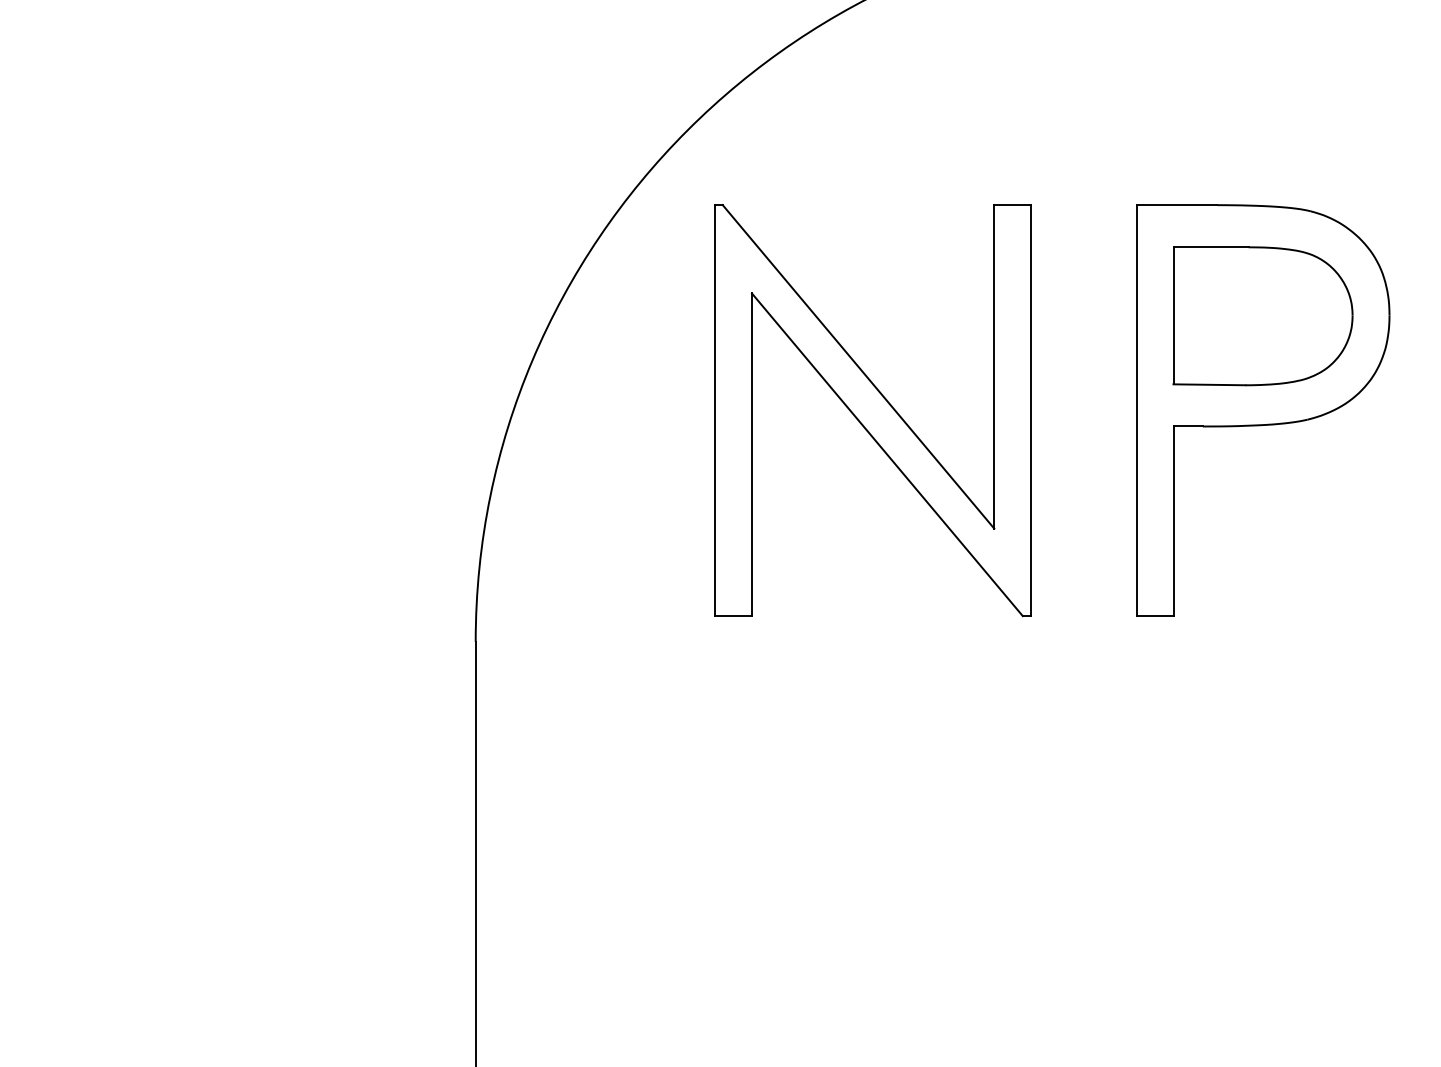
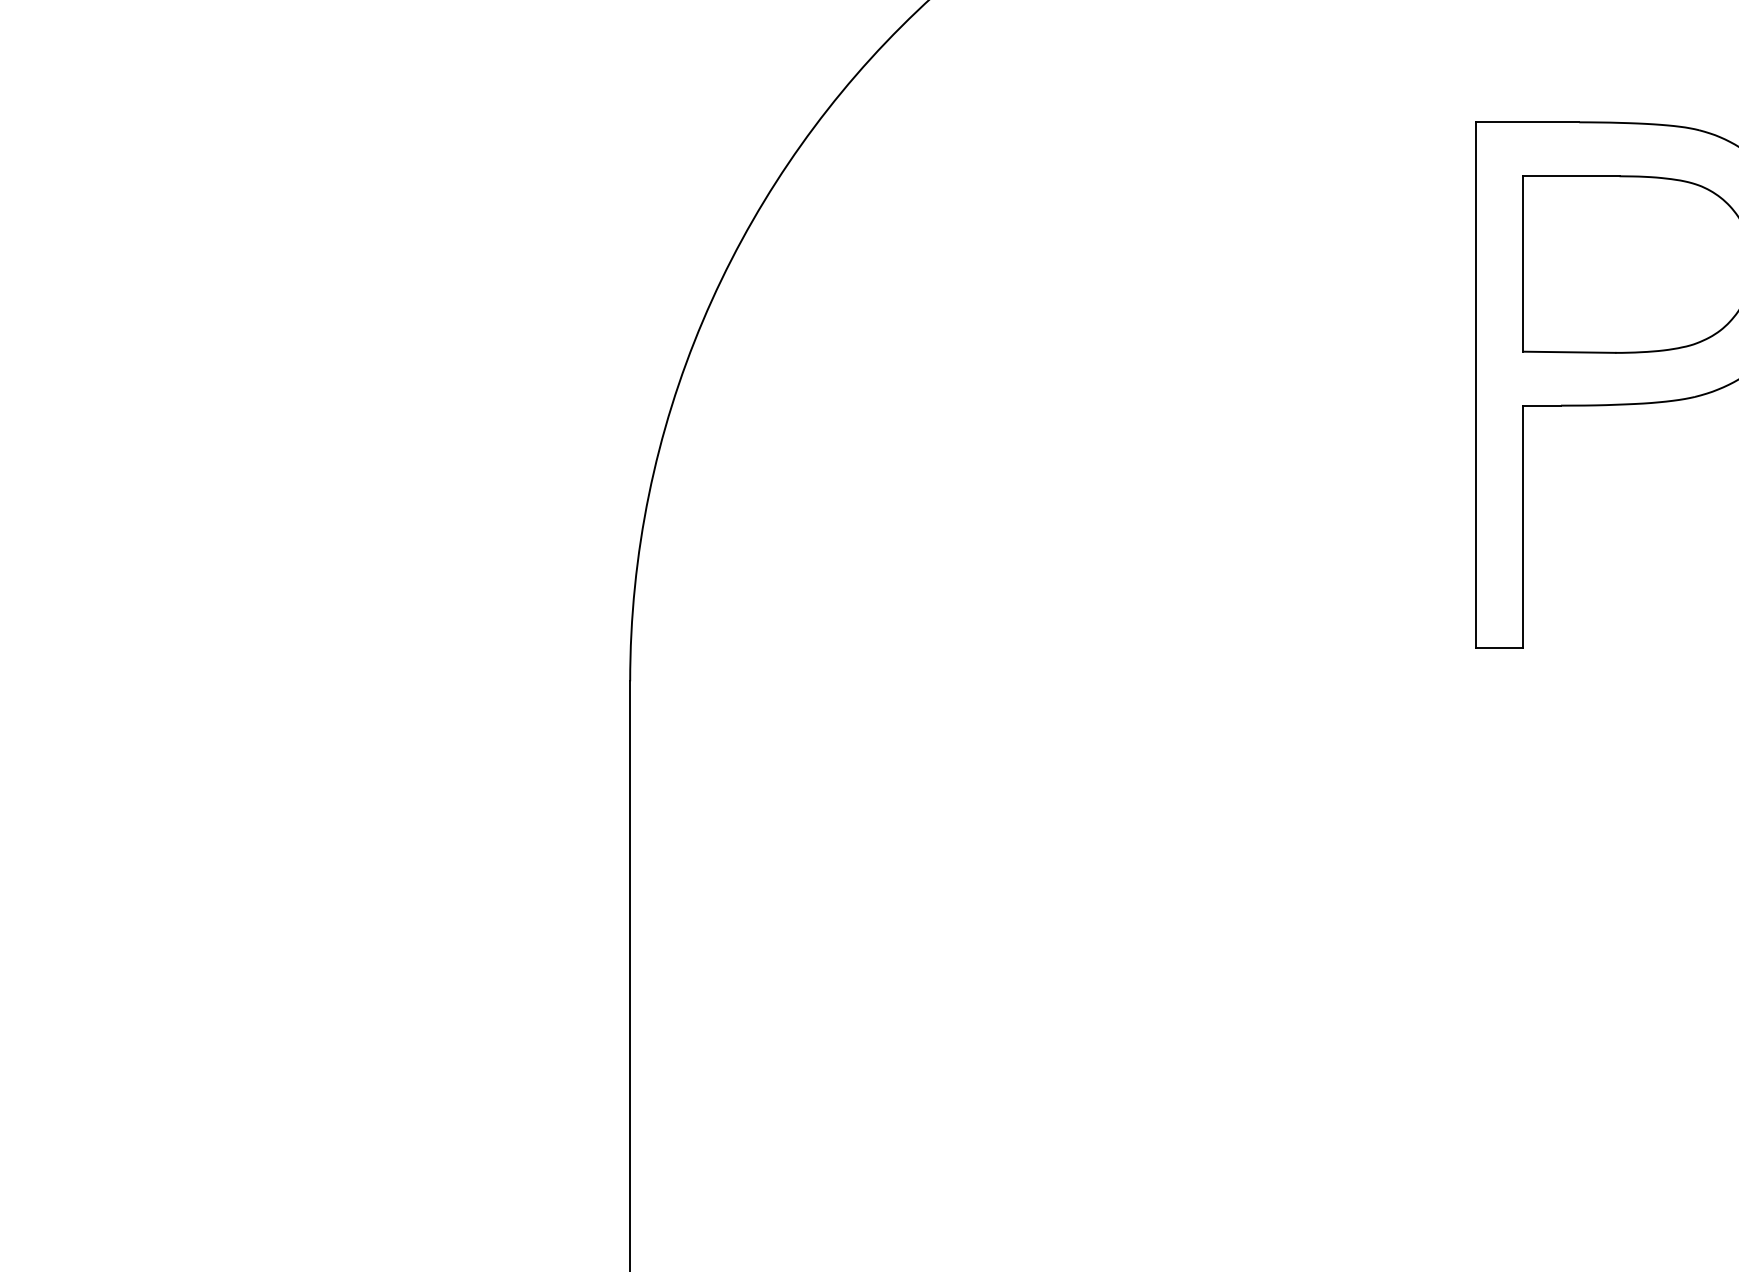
part: (872, 410) -> (1138, 385), removed

